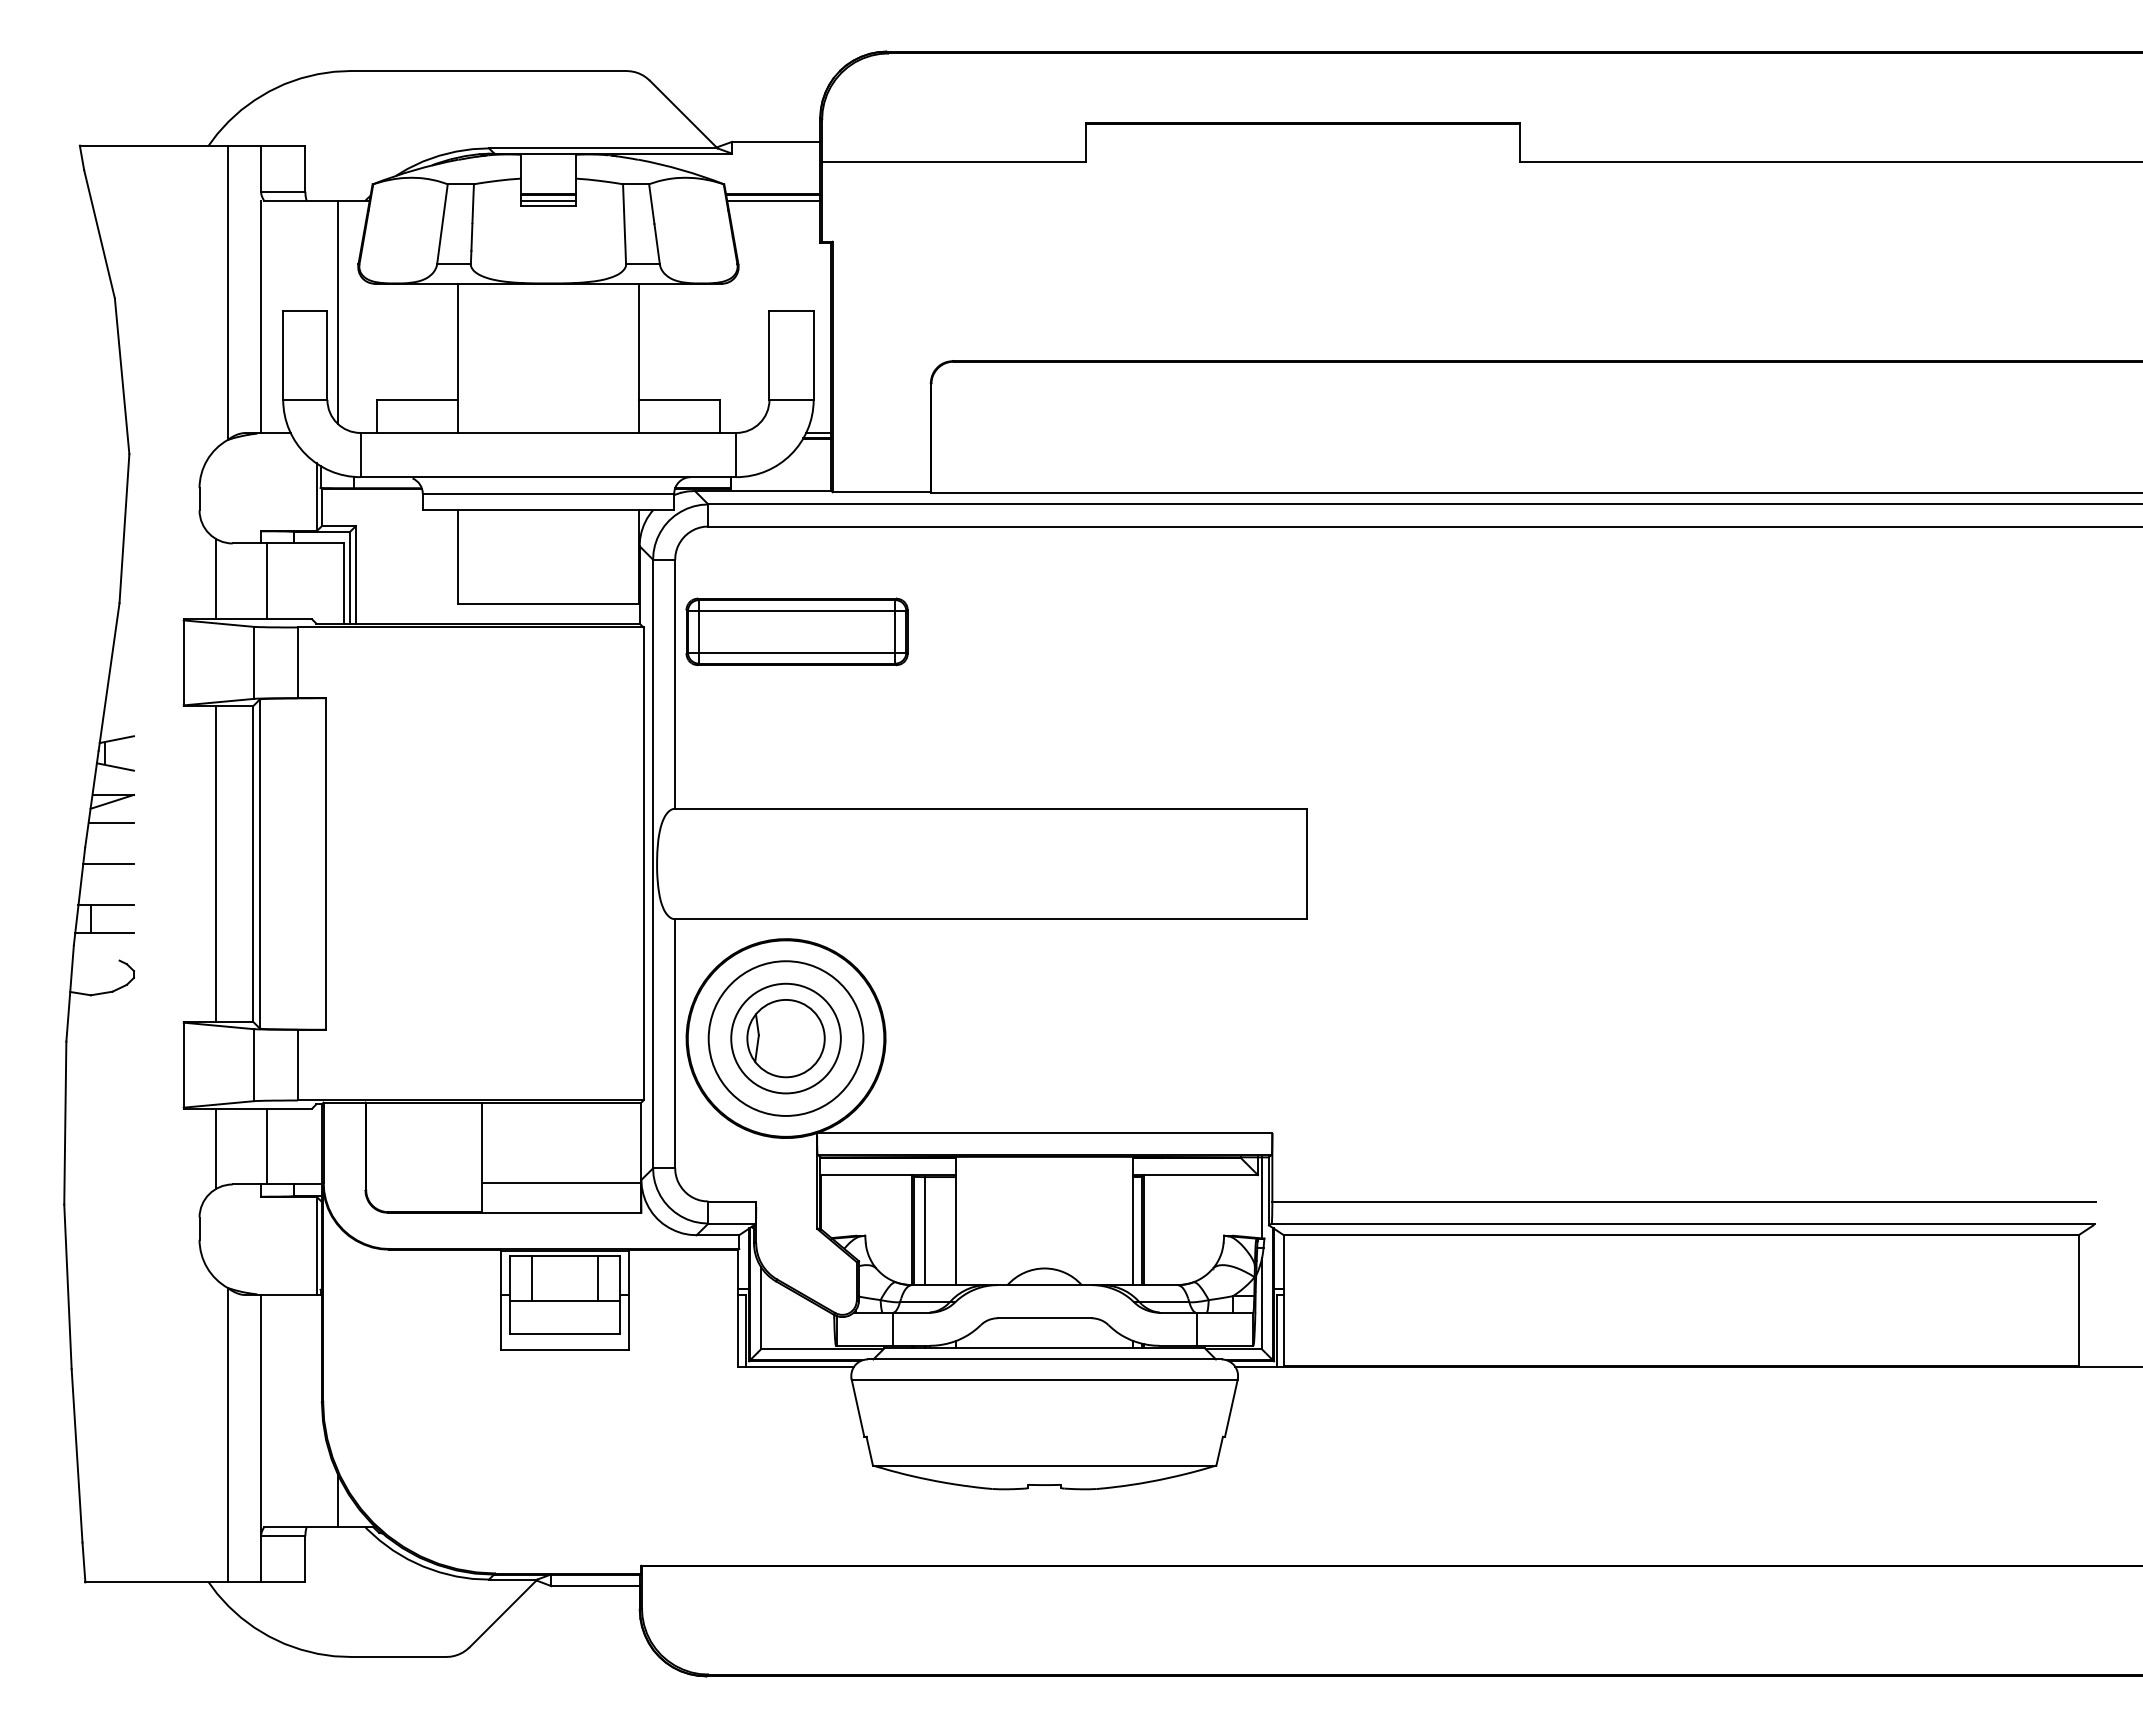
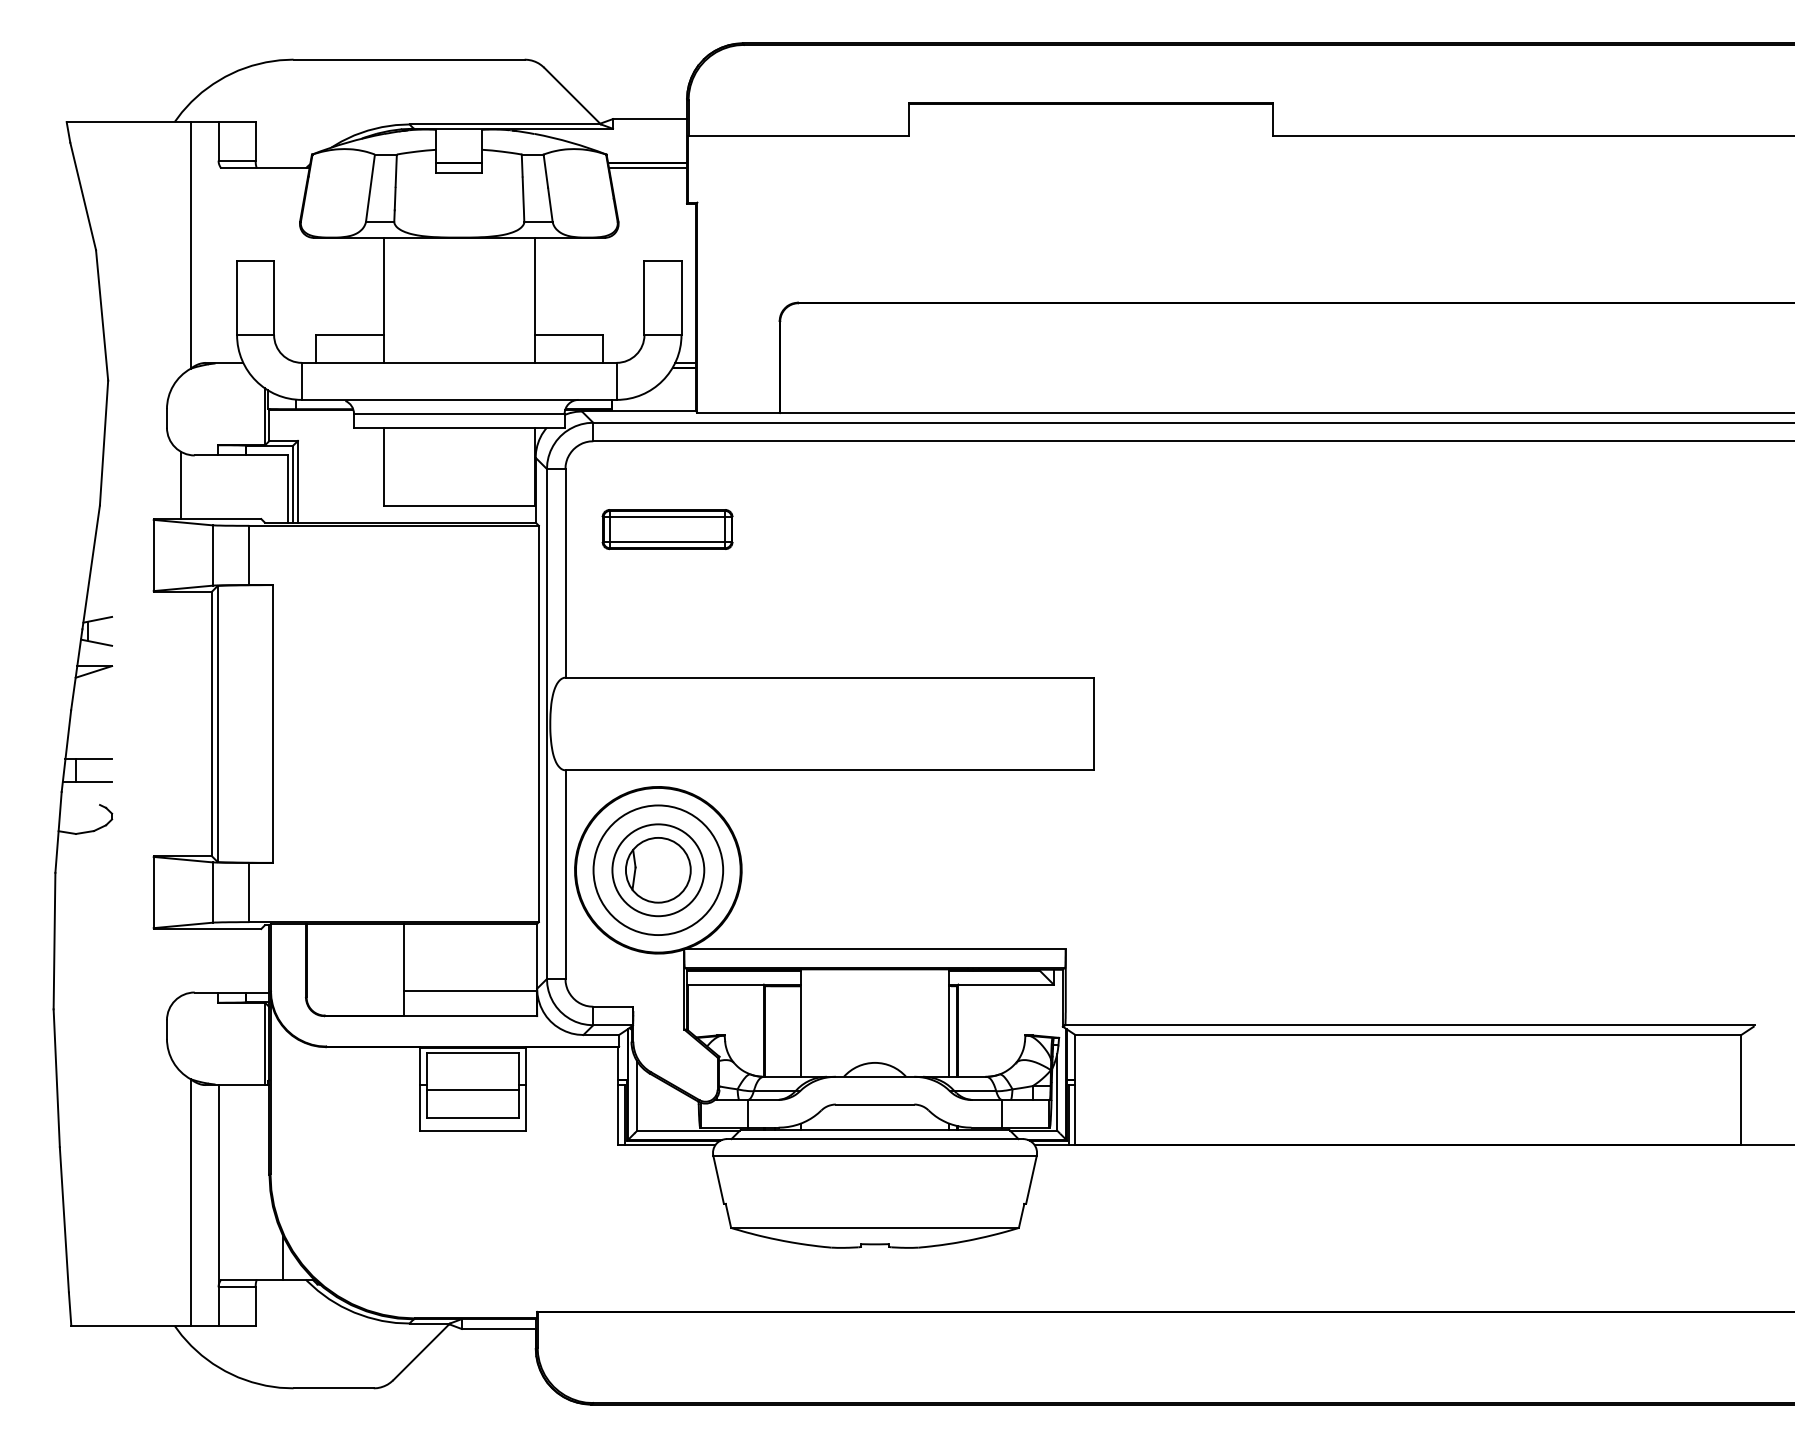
line: (548, 200) -> (459, 168), removed
line: (338, 312) -> (283, 261), removed
line: (261, 316) -> (218, 265), removed
line: (266, 581) -> (223, 487), removed
part: (796, 631) -> (667, 529), size x0.7
line: (111, 822) -> (93, 689), removed
line: (108, 863) -> (90, 723), removed
line: (216, 863) -> (181, 723), removed
line: (266, 1146) -> (223, 960), removed
line: (216, 1148) -> (181, 962), removed
line: (1262, 1197) -> (1057, 1003), removed
line: (1683, 1201) -> (1410, 1006), removed
line: (924, 1231) -> (774, 1031), removed
line: (531, 1278) -> (445, 1071), removed
line: (598, 1278) -> (501, 1071), removed

